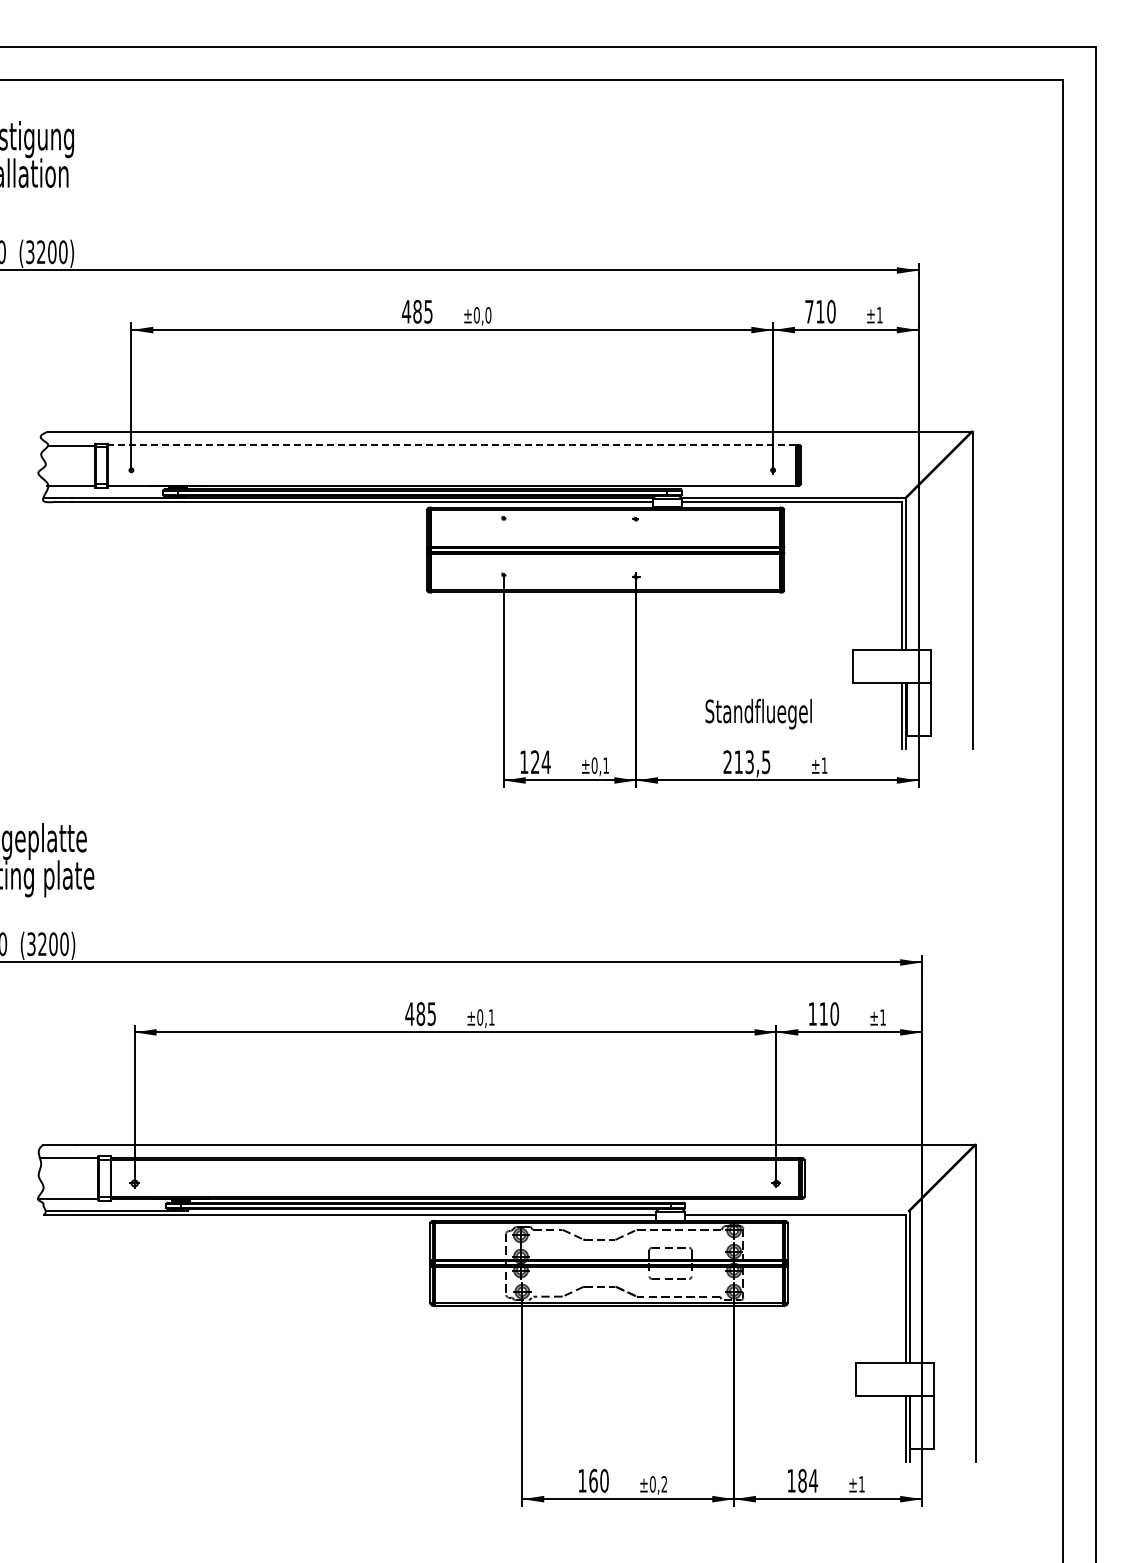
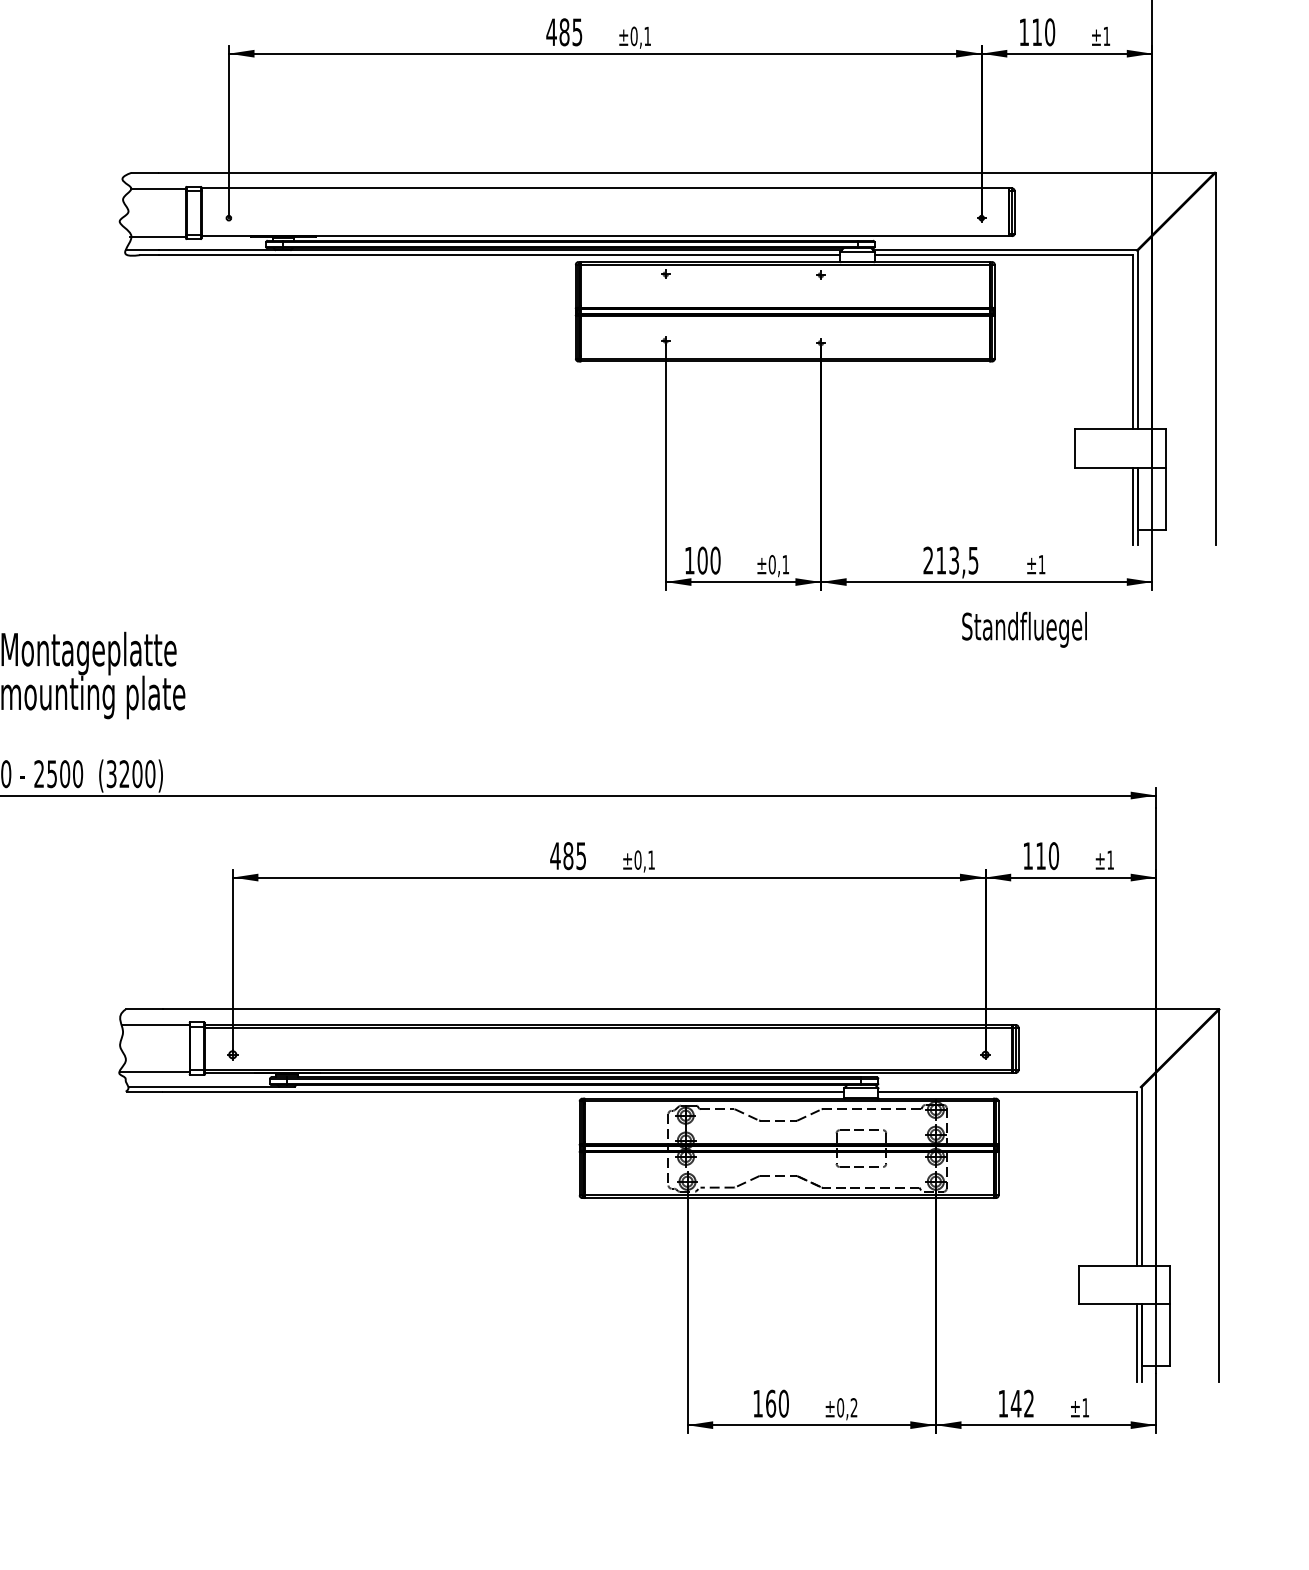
text: (809, 311) -> (1024, 31), 710 -> 110
text: (488, 315) -> (647, 36), ±0,0 -> ±0,1
line: (452, 444) -> (605, 187), dashed -> solid
text: (758, 714) -> (1024, 630), moved
text: (540, 762) -> (708, 560), 124 -> 100
text: (808, 1480) -> (1023, 1403), 184 -> 142

